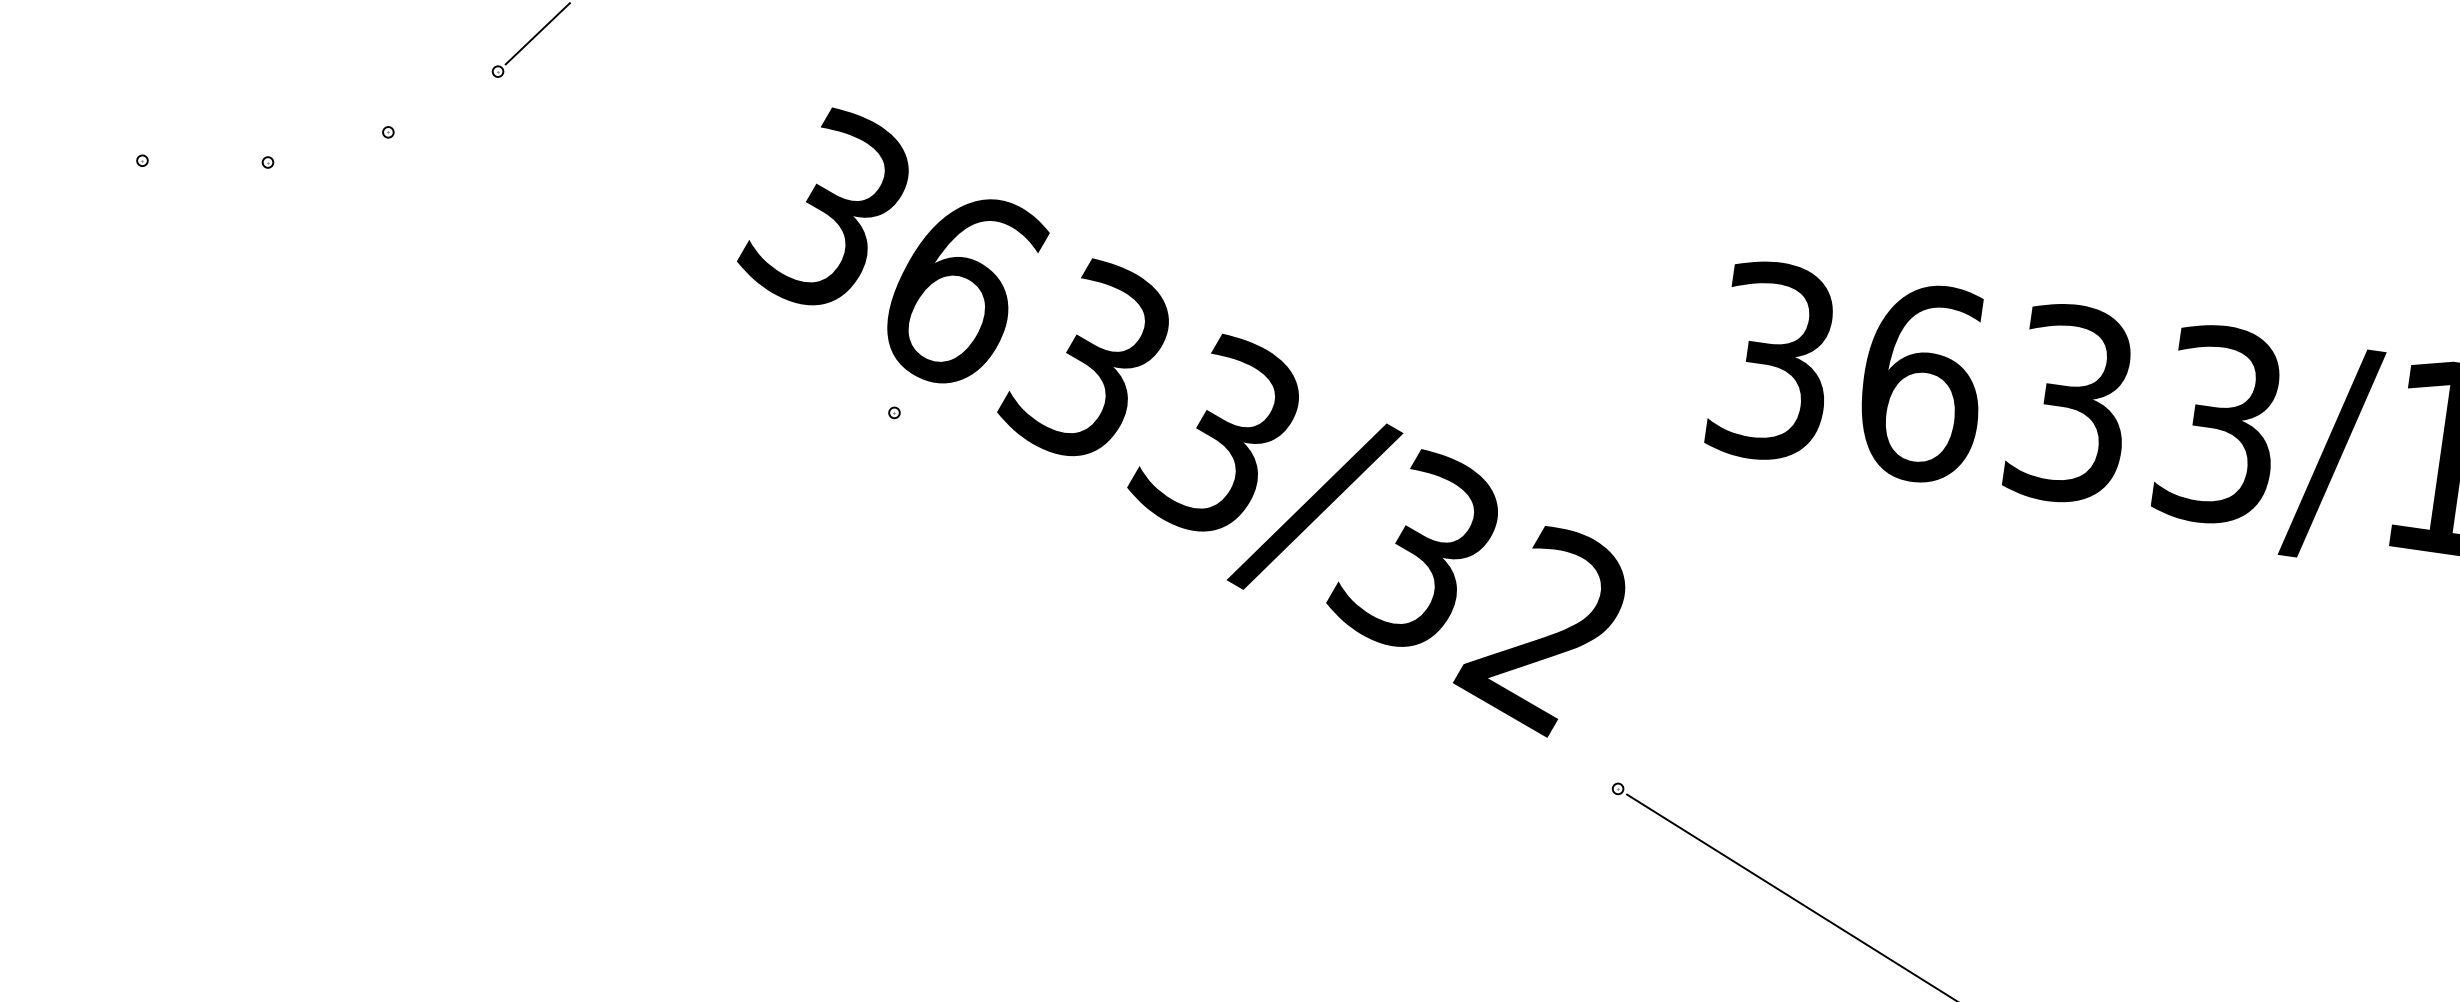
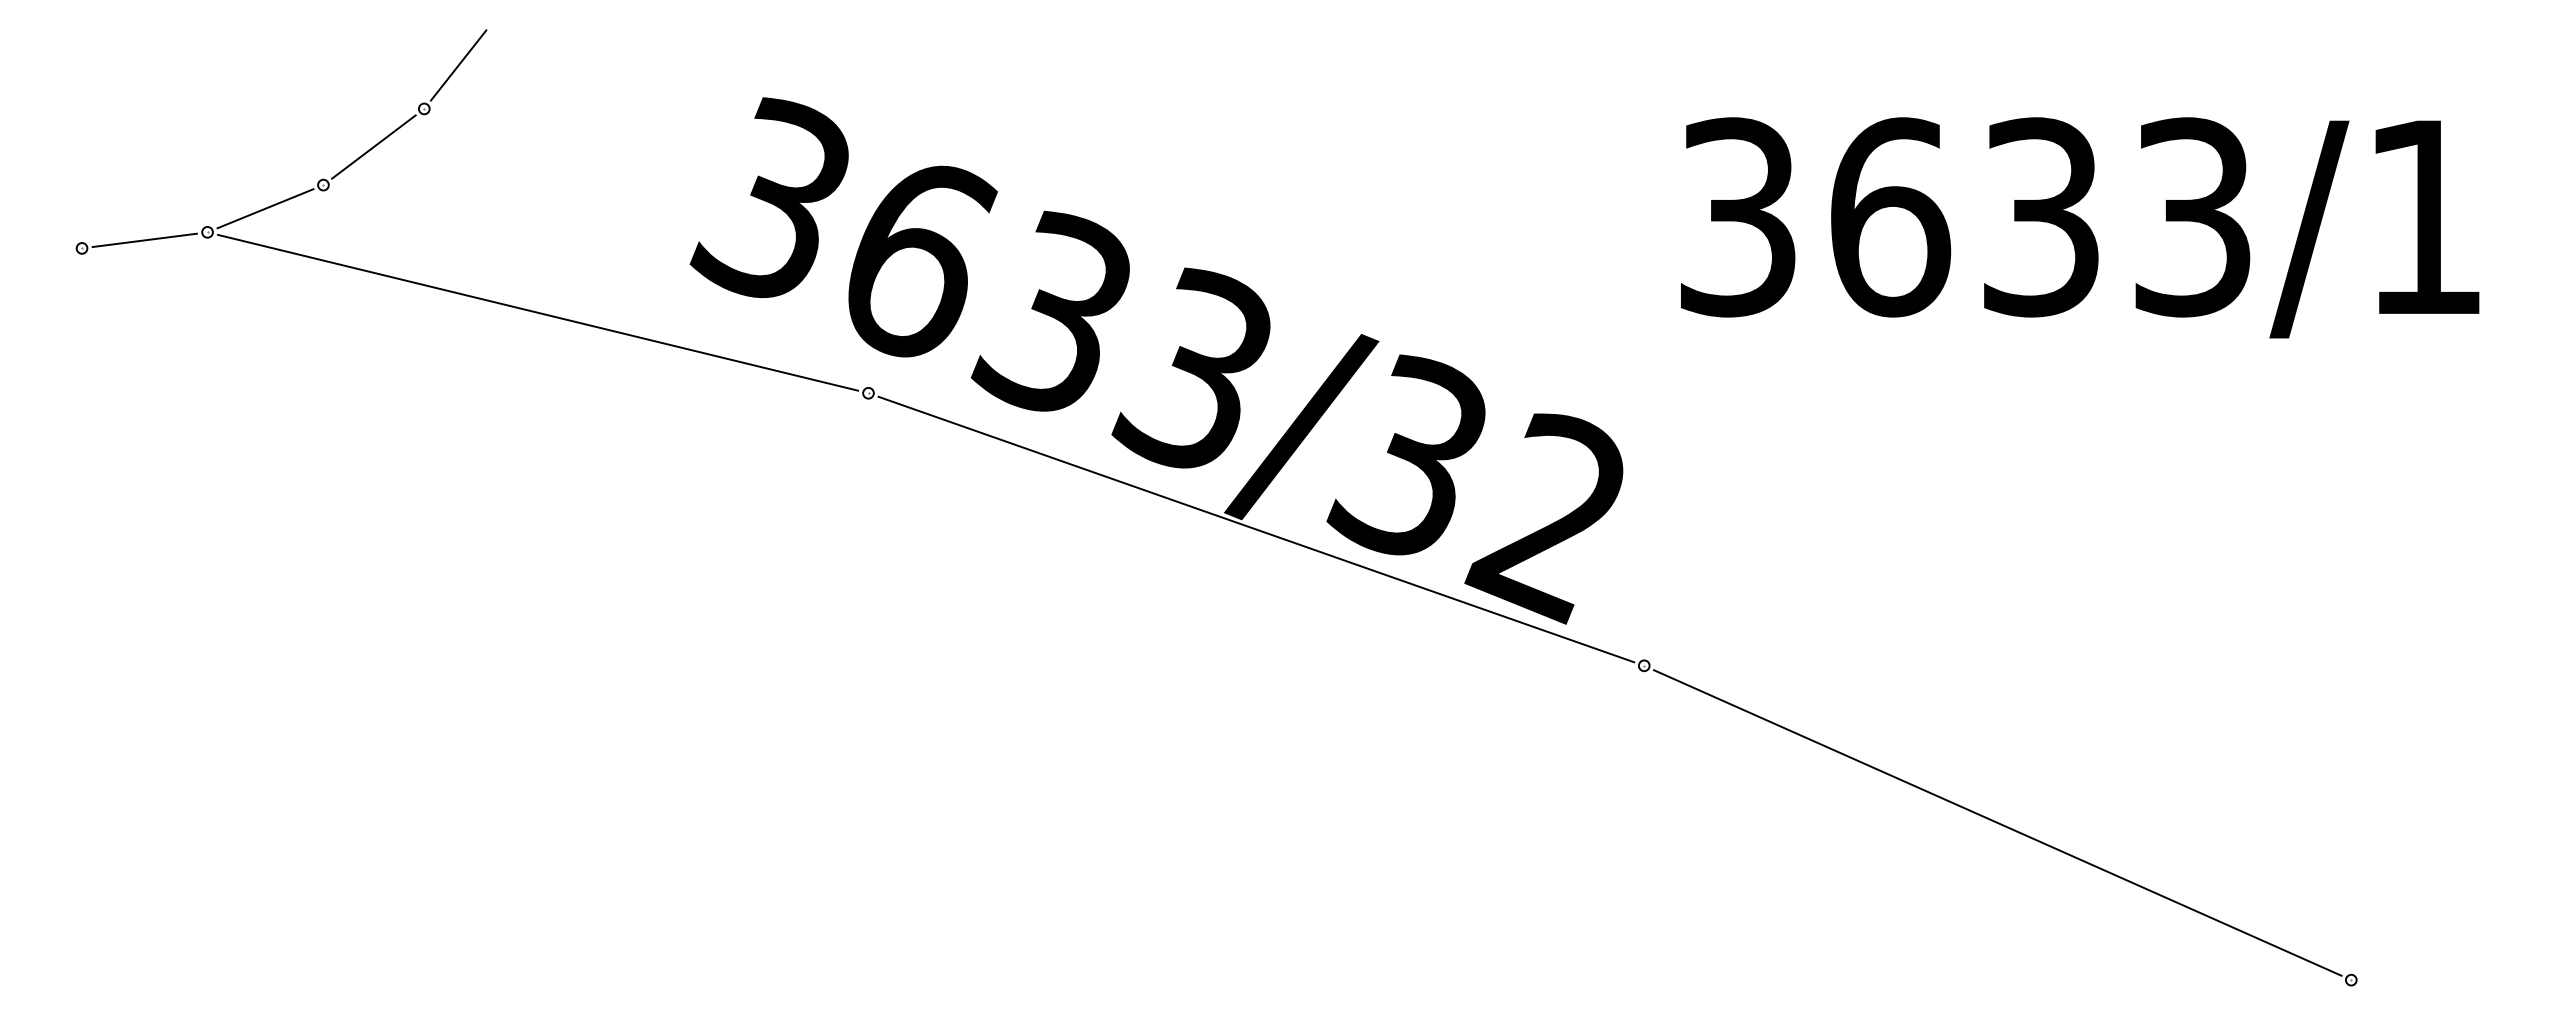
line: (442, 101) -> (373, 146), added
line: (328, 147) -> (265, 208), added
line: (204, 161) -> (144, 240), added
line: (580, 287) -> (537, 312), added
line: (1256, 600) -> (1256, 529), added

